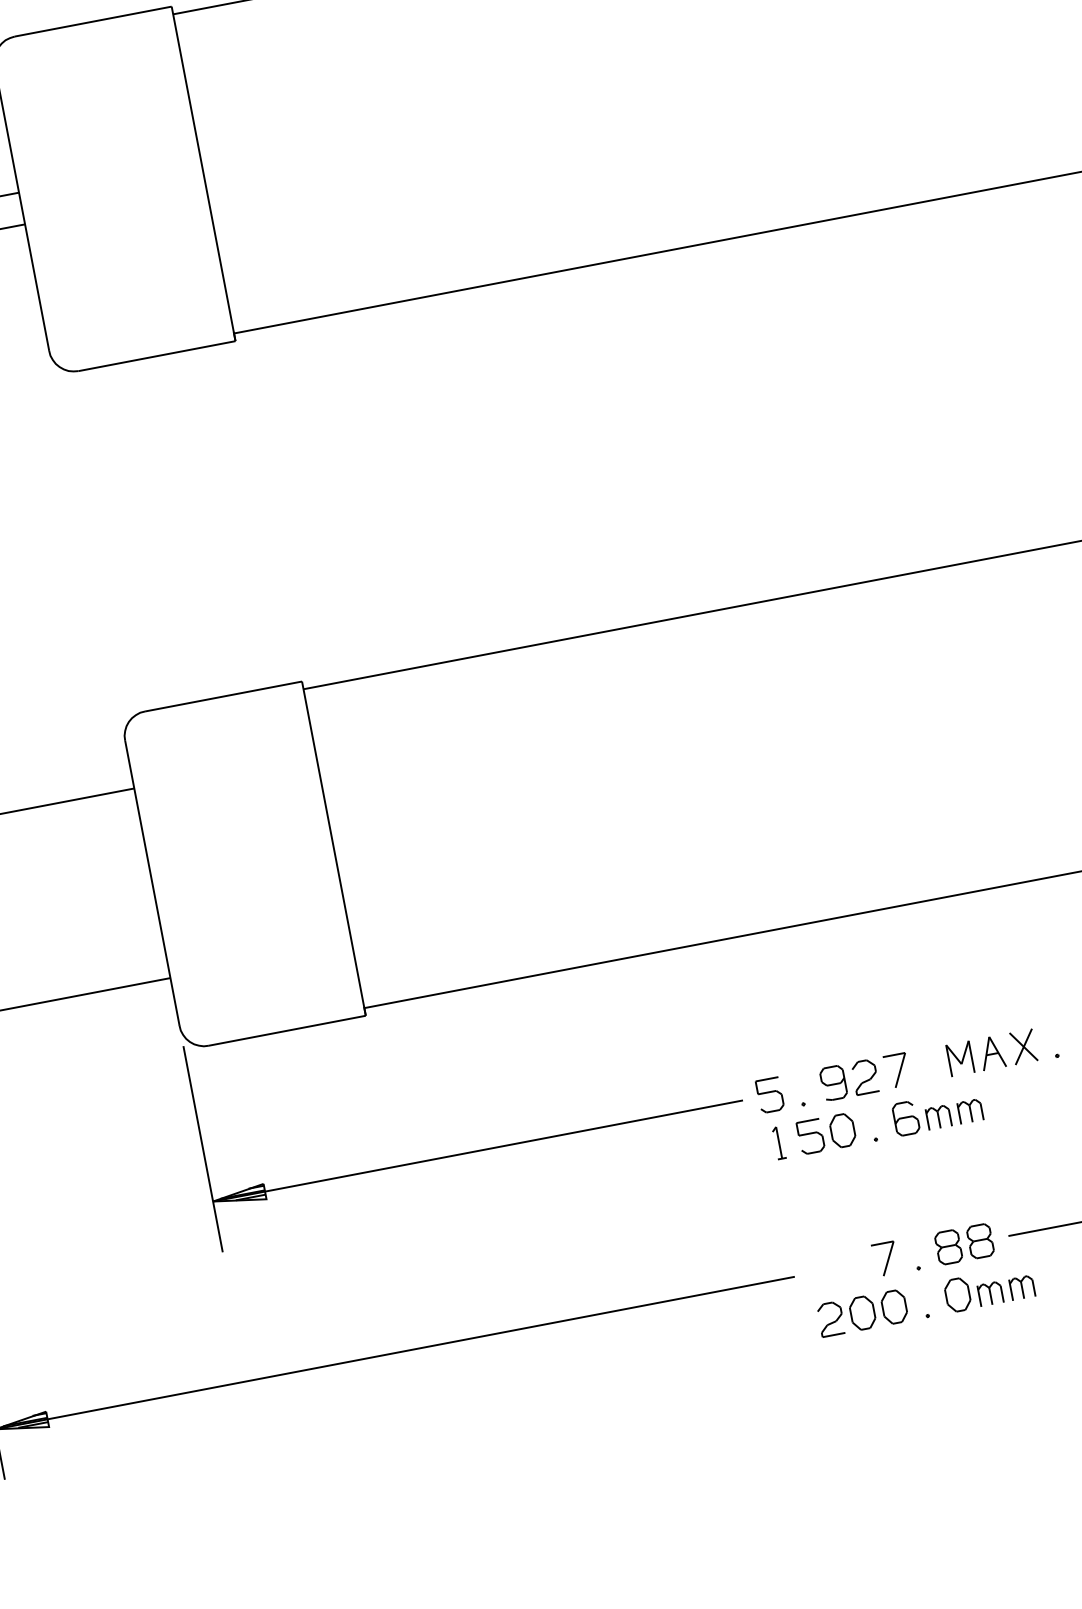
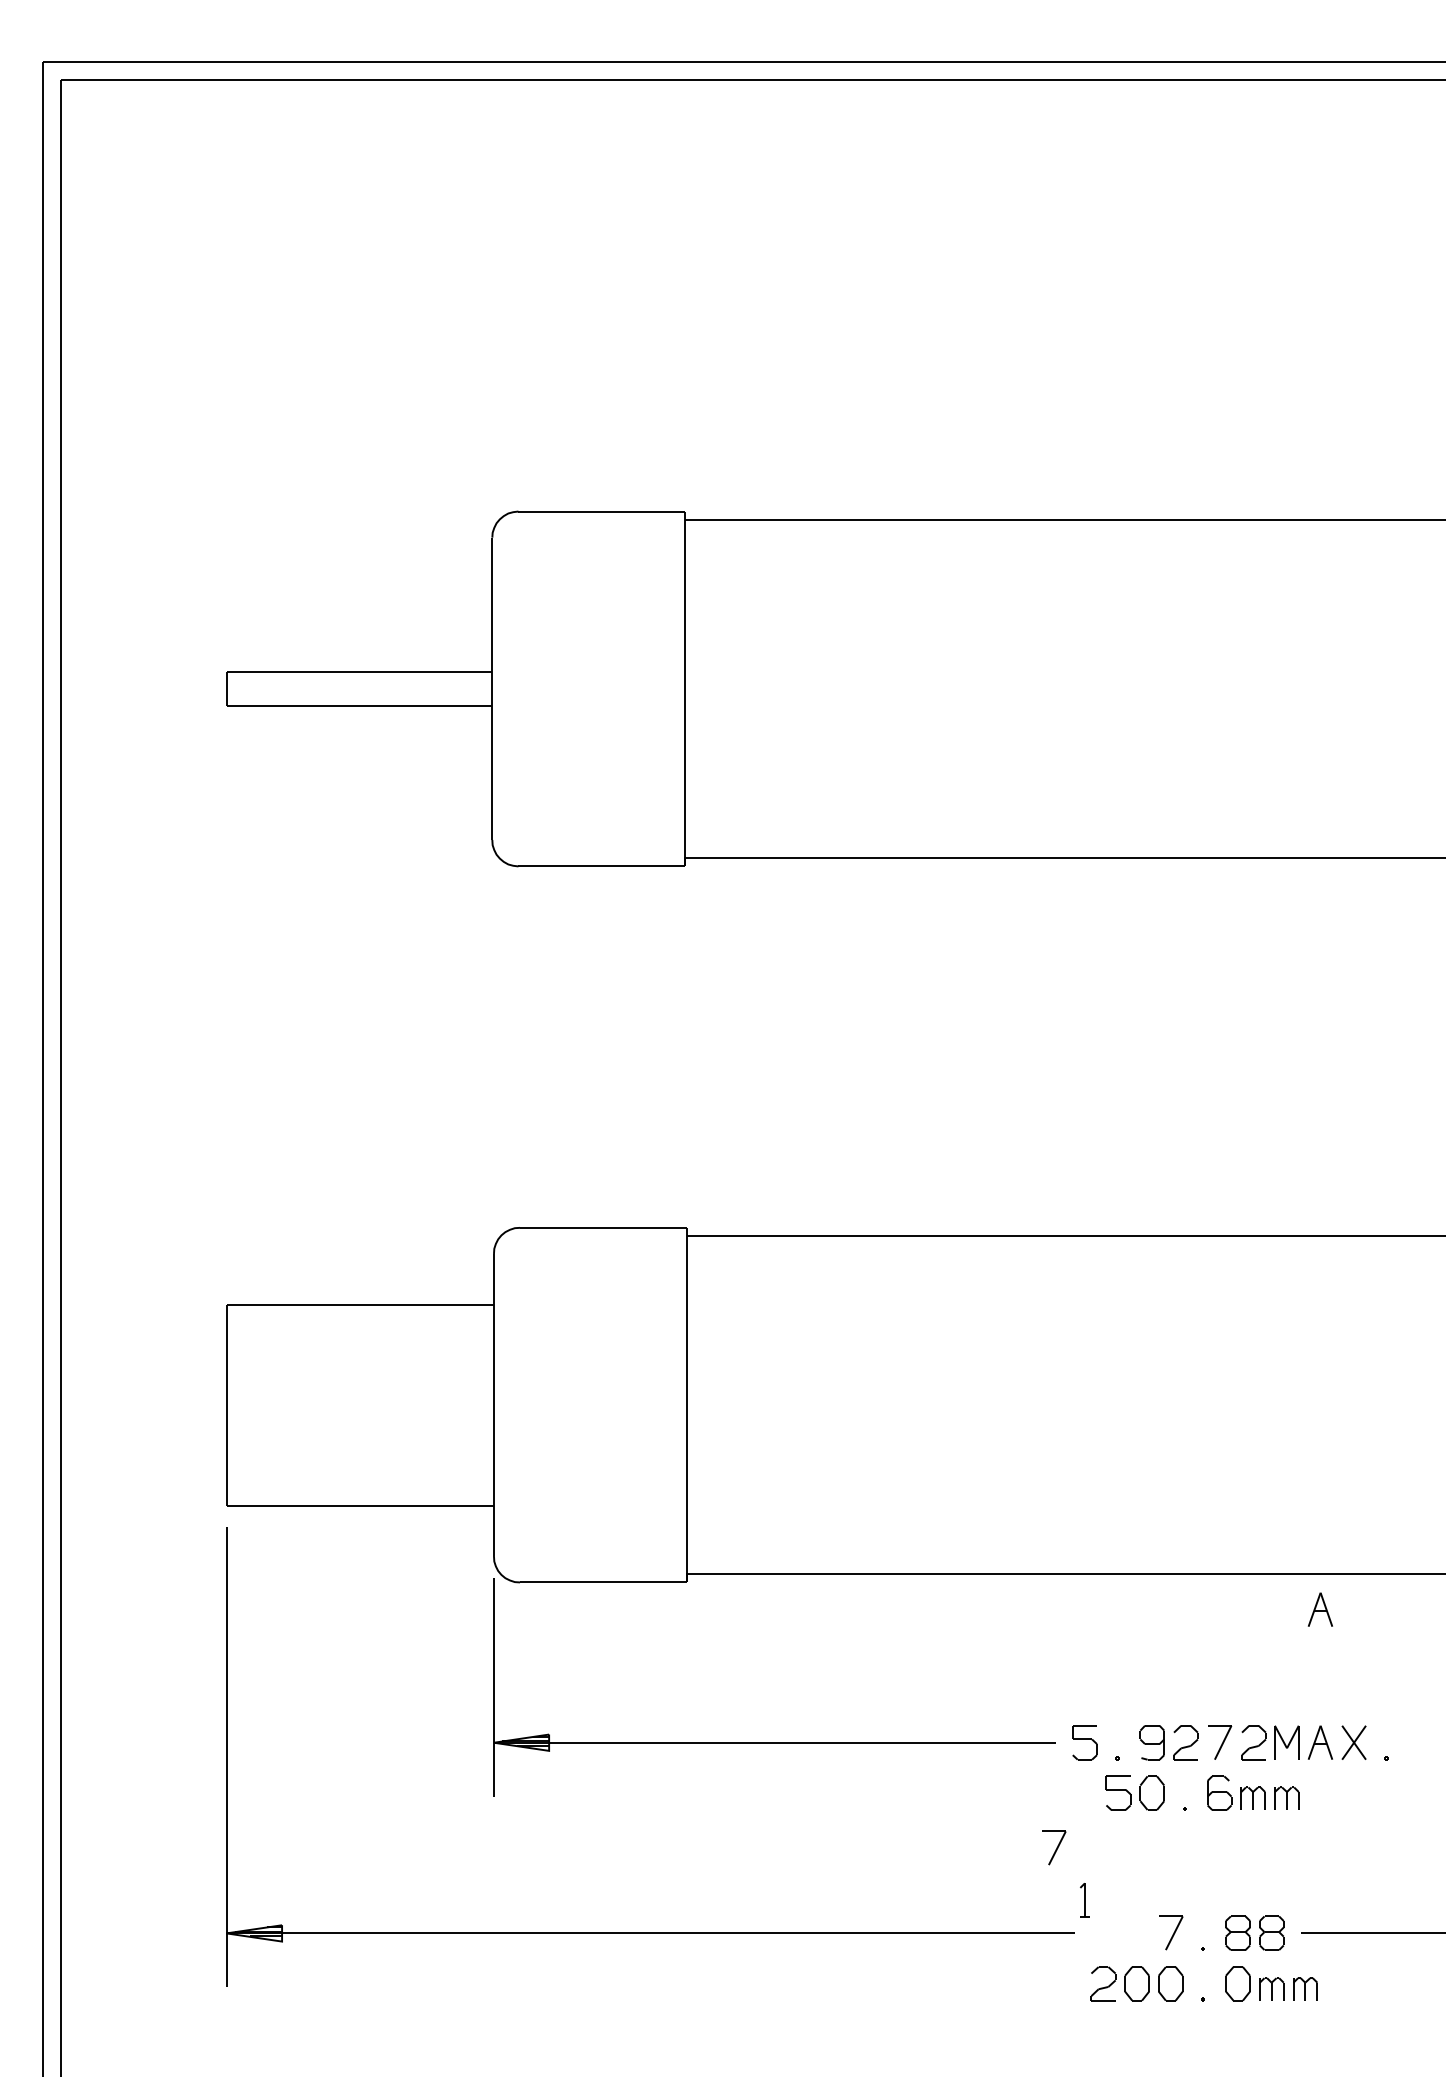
part: (967, 927) -> (1319, 1609), added
part: (928, 1064) -> (1253, 1742), added
part: (778, 1143) -> (1084, 1900), moved
part: (760, 1199) -> (1054, 1847), added

